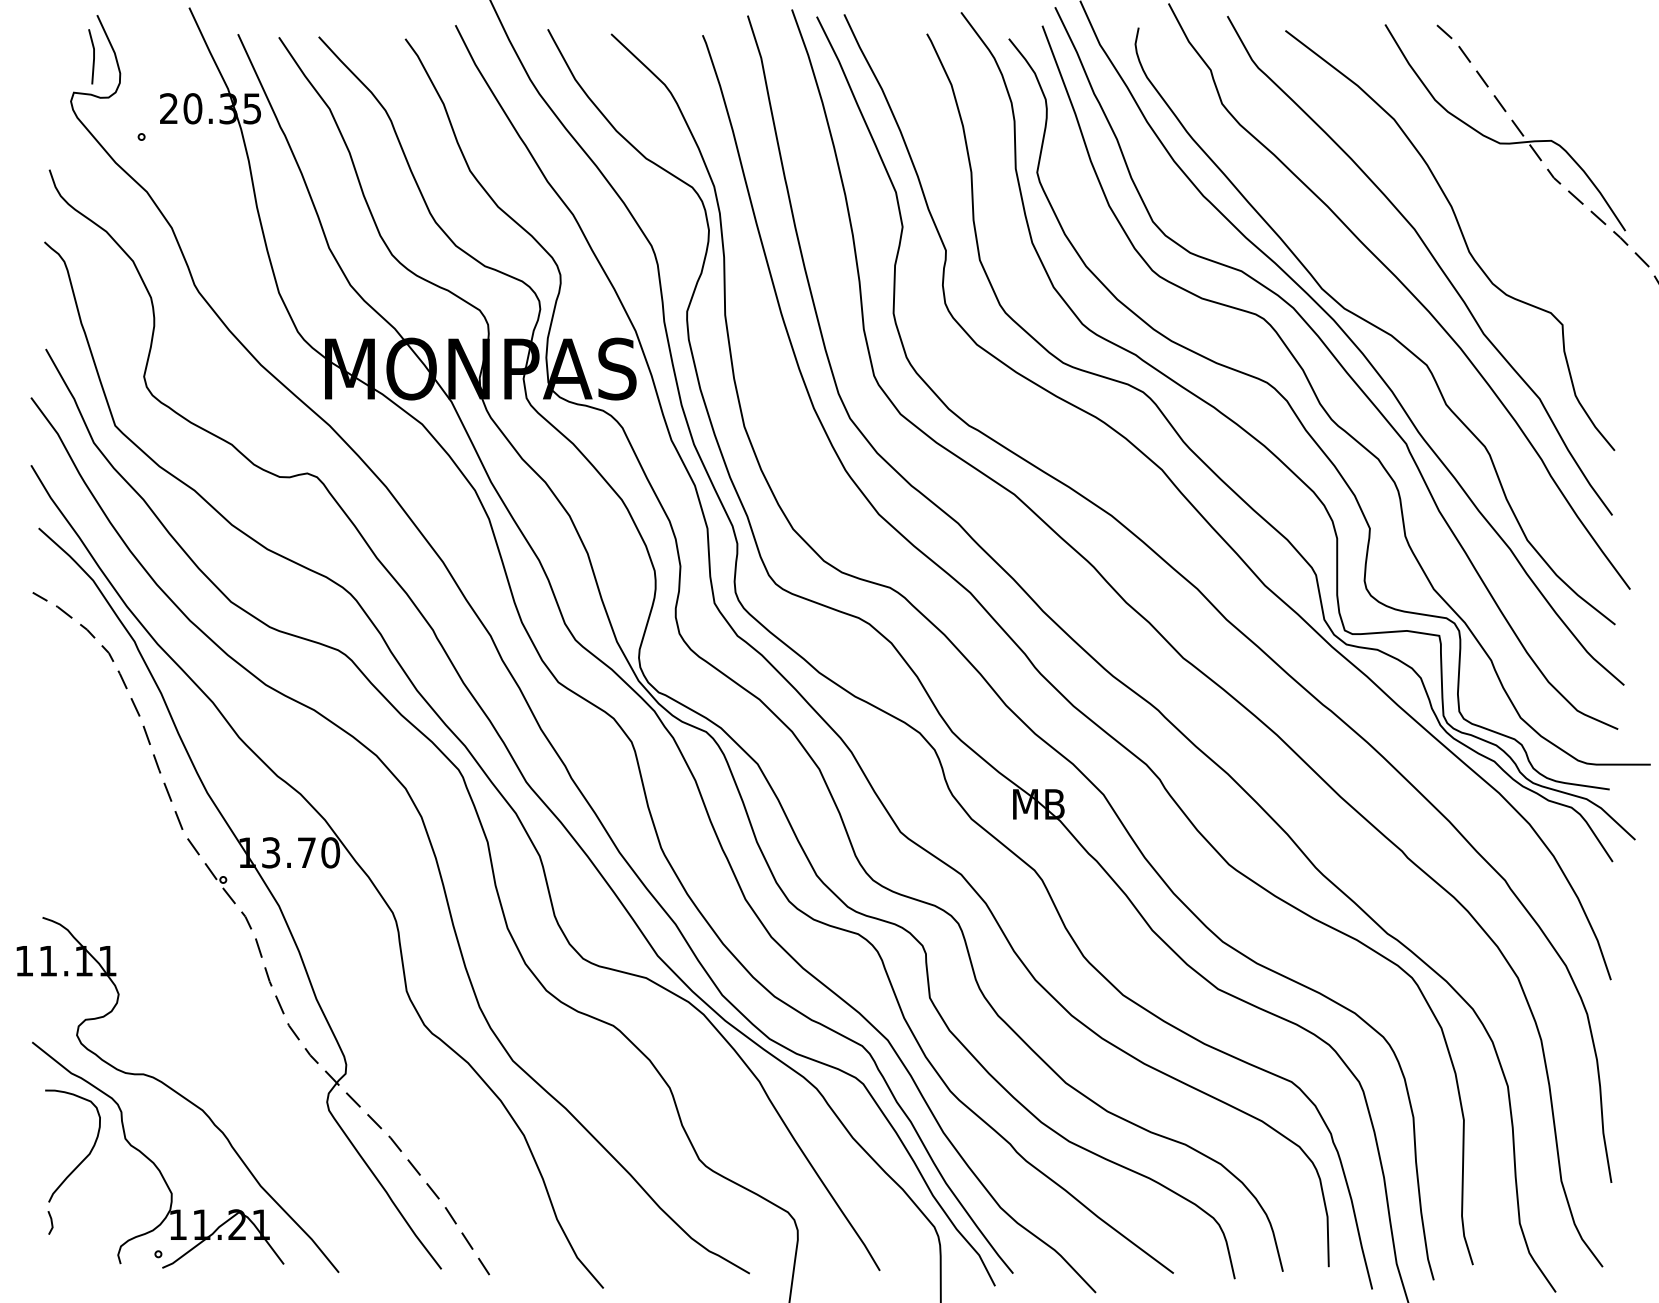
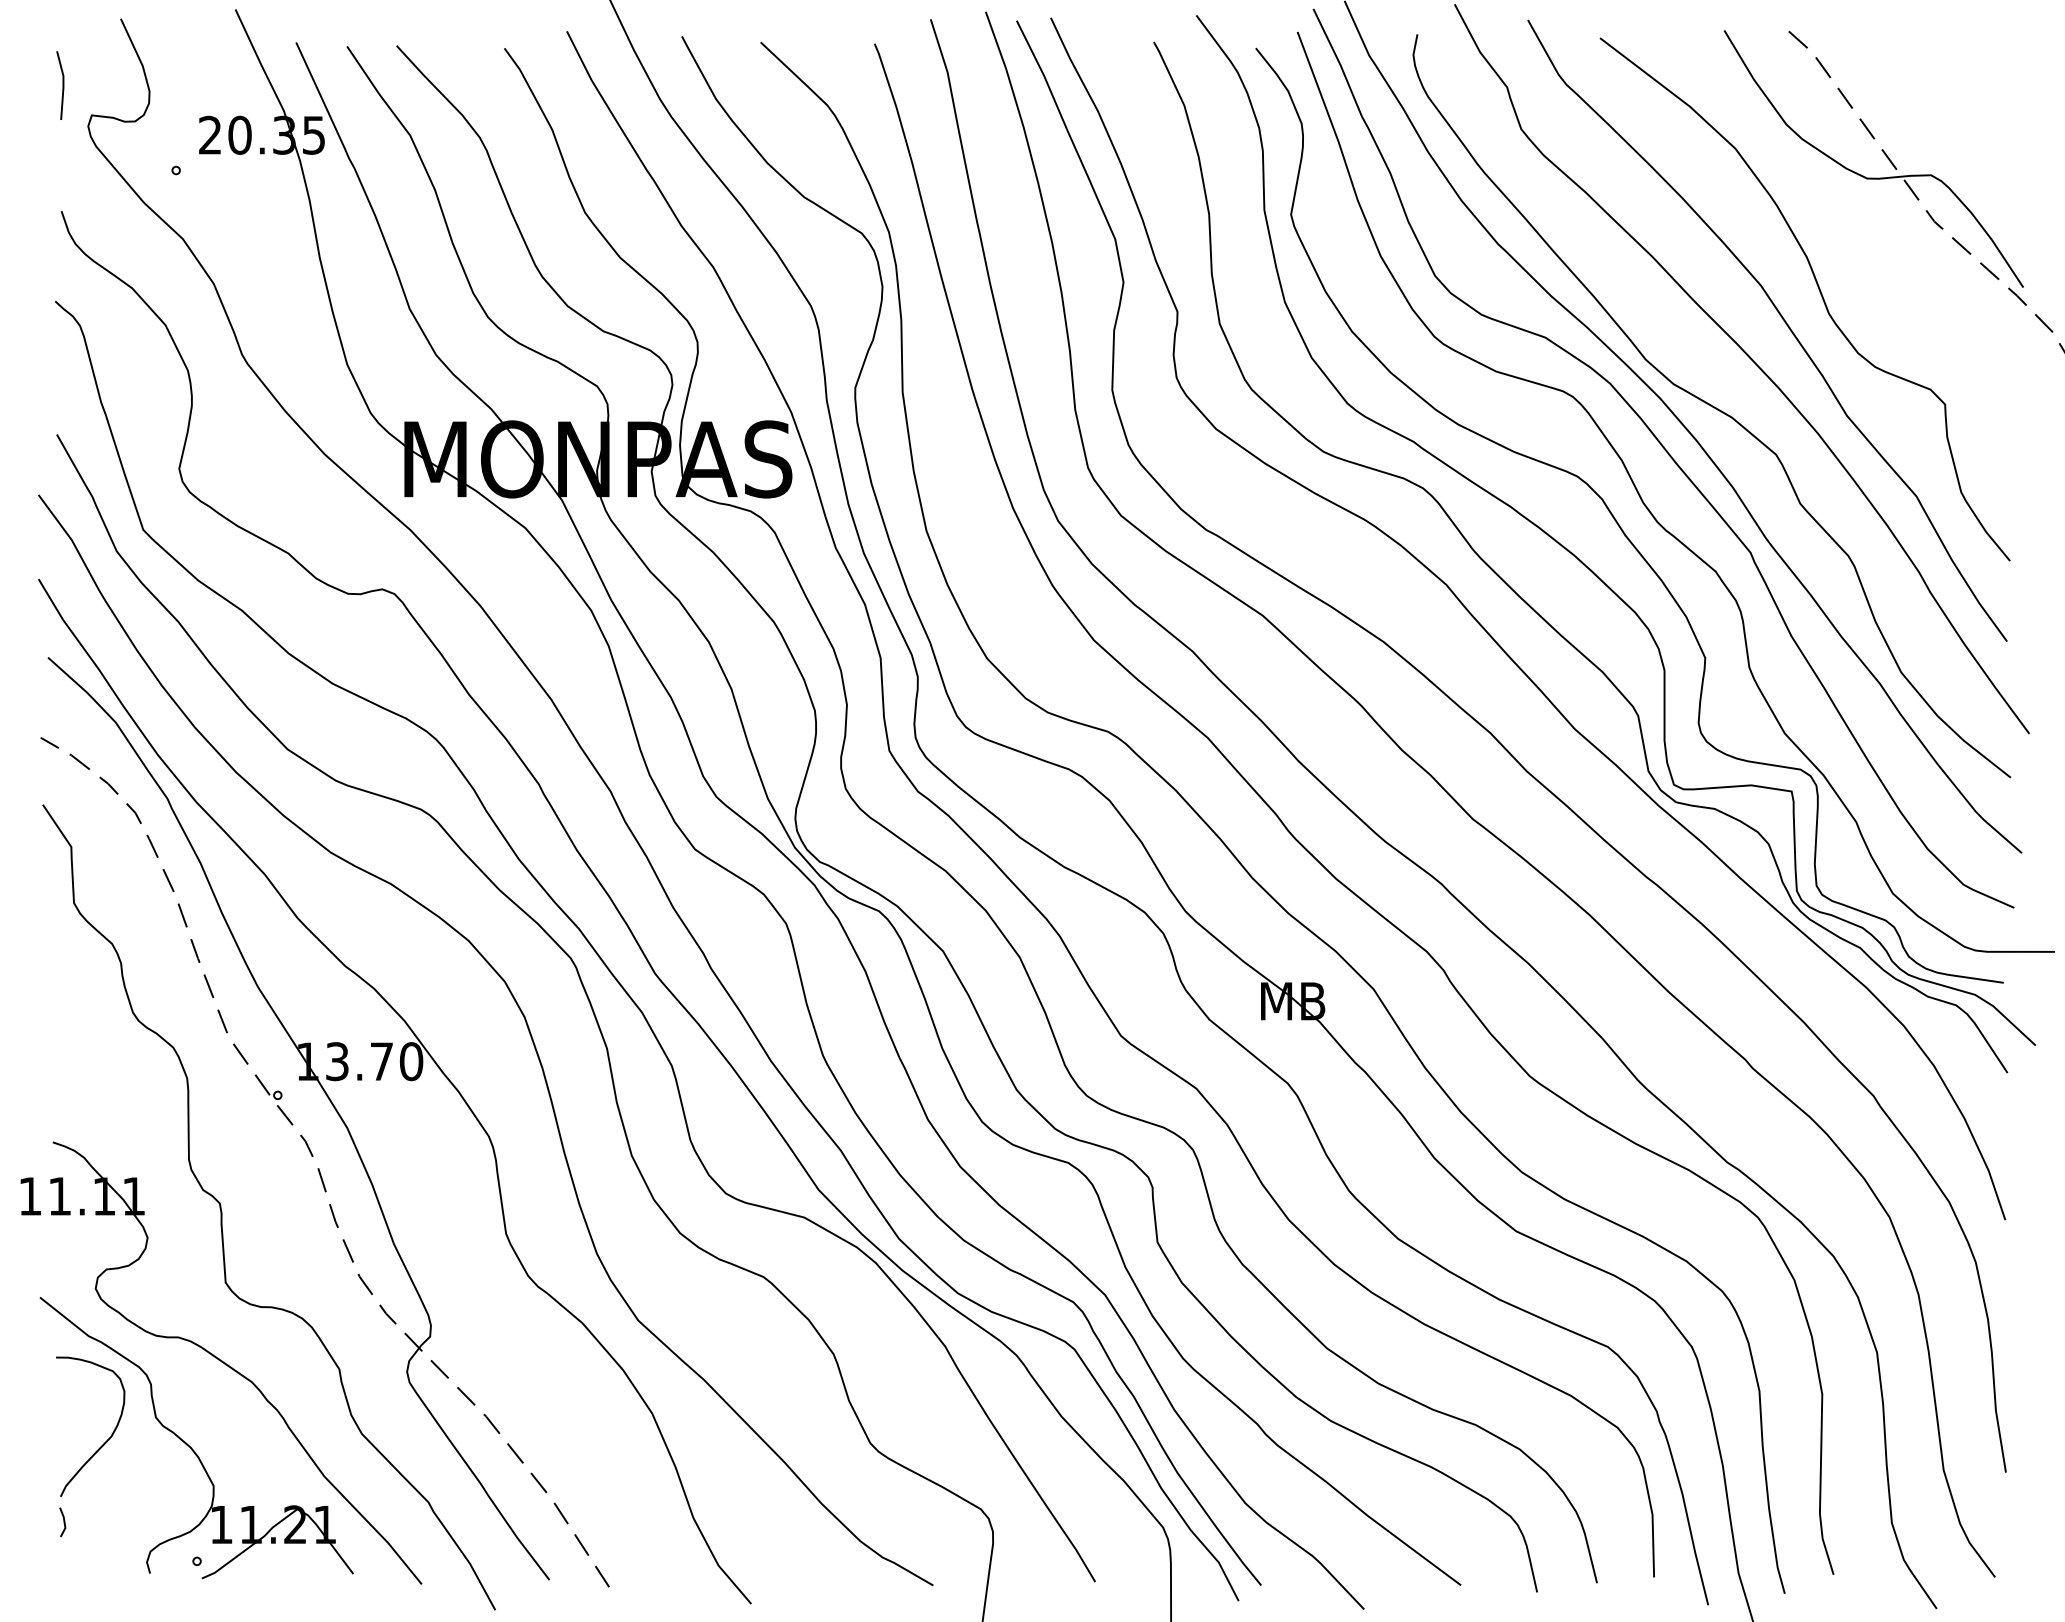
line: (93, 56) -> (62, 85), moved
curve: (178, 969) -> (222, 1206), added

